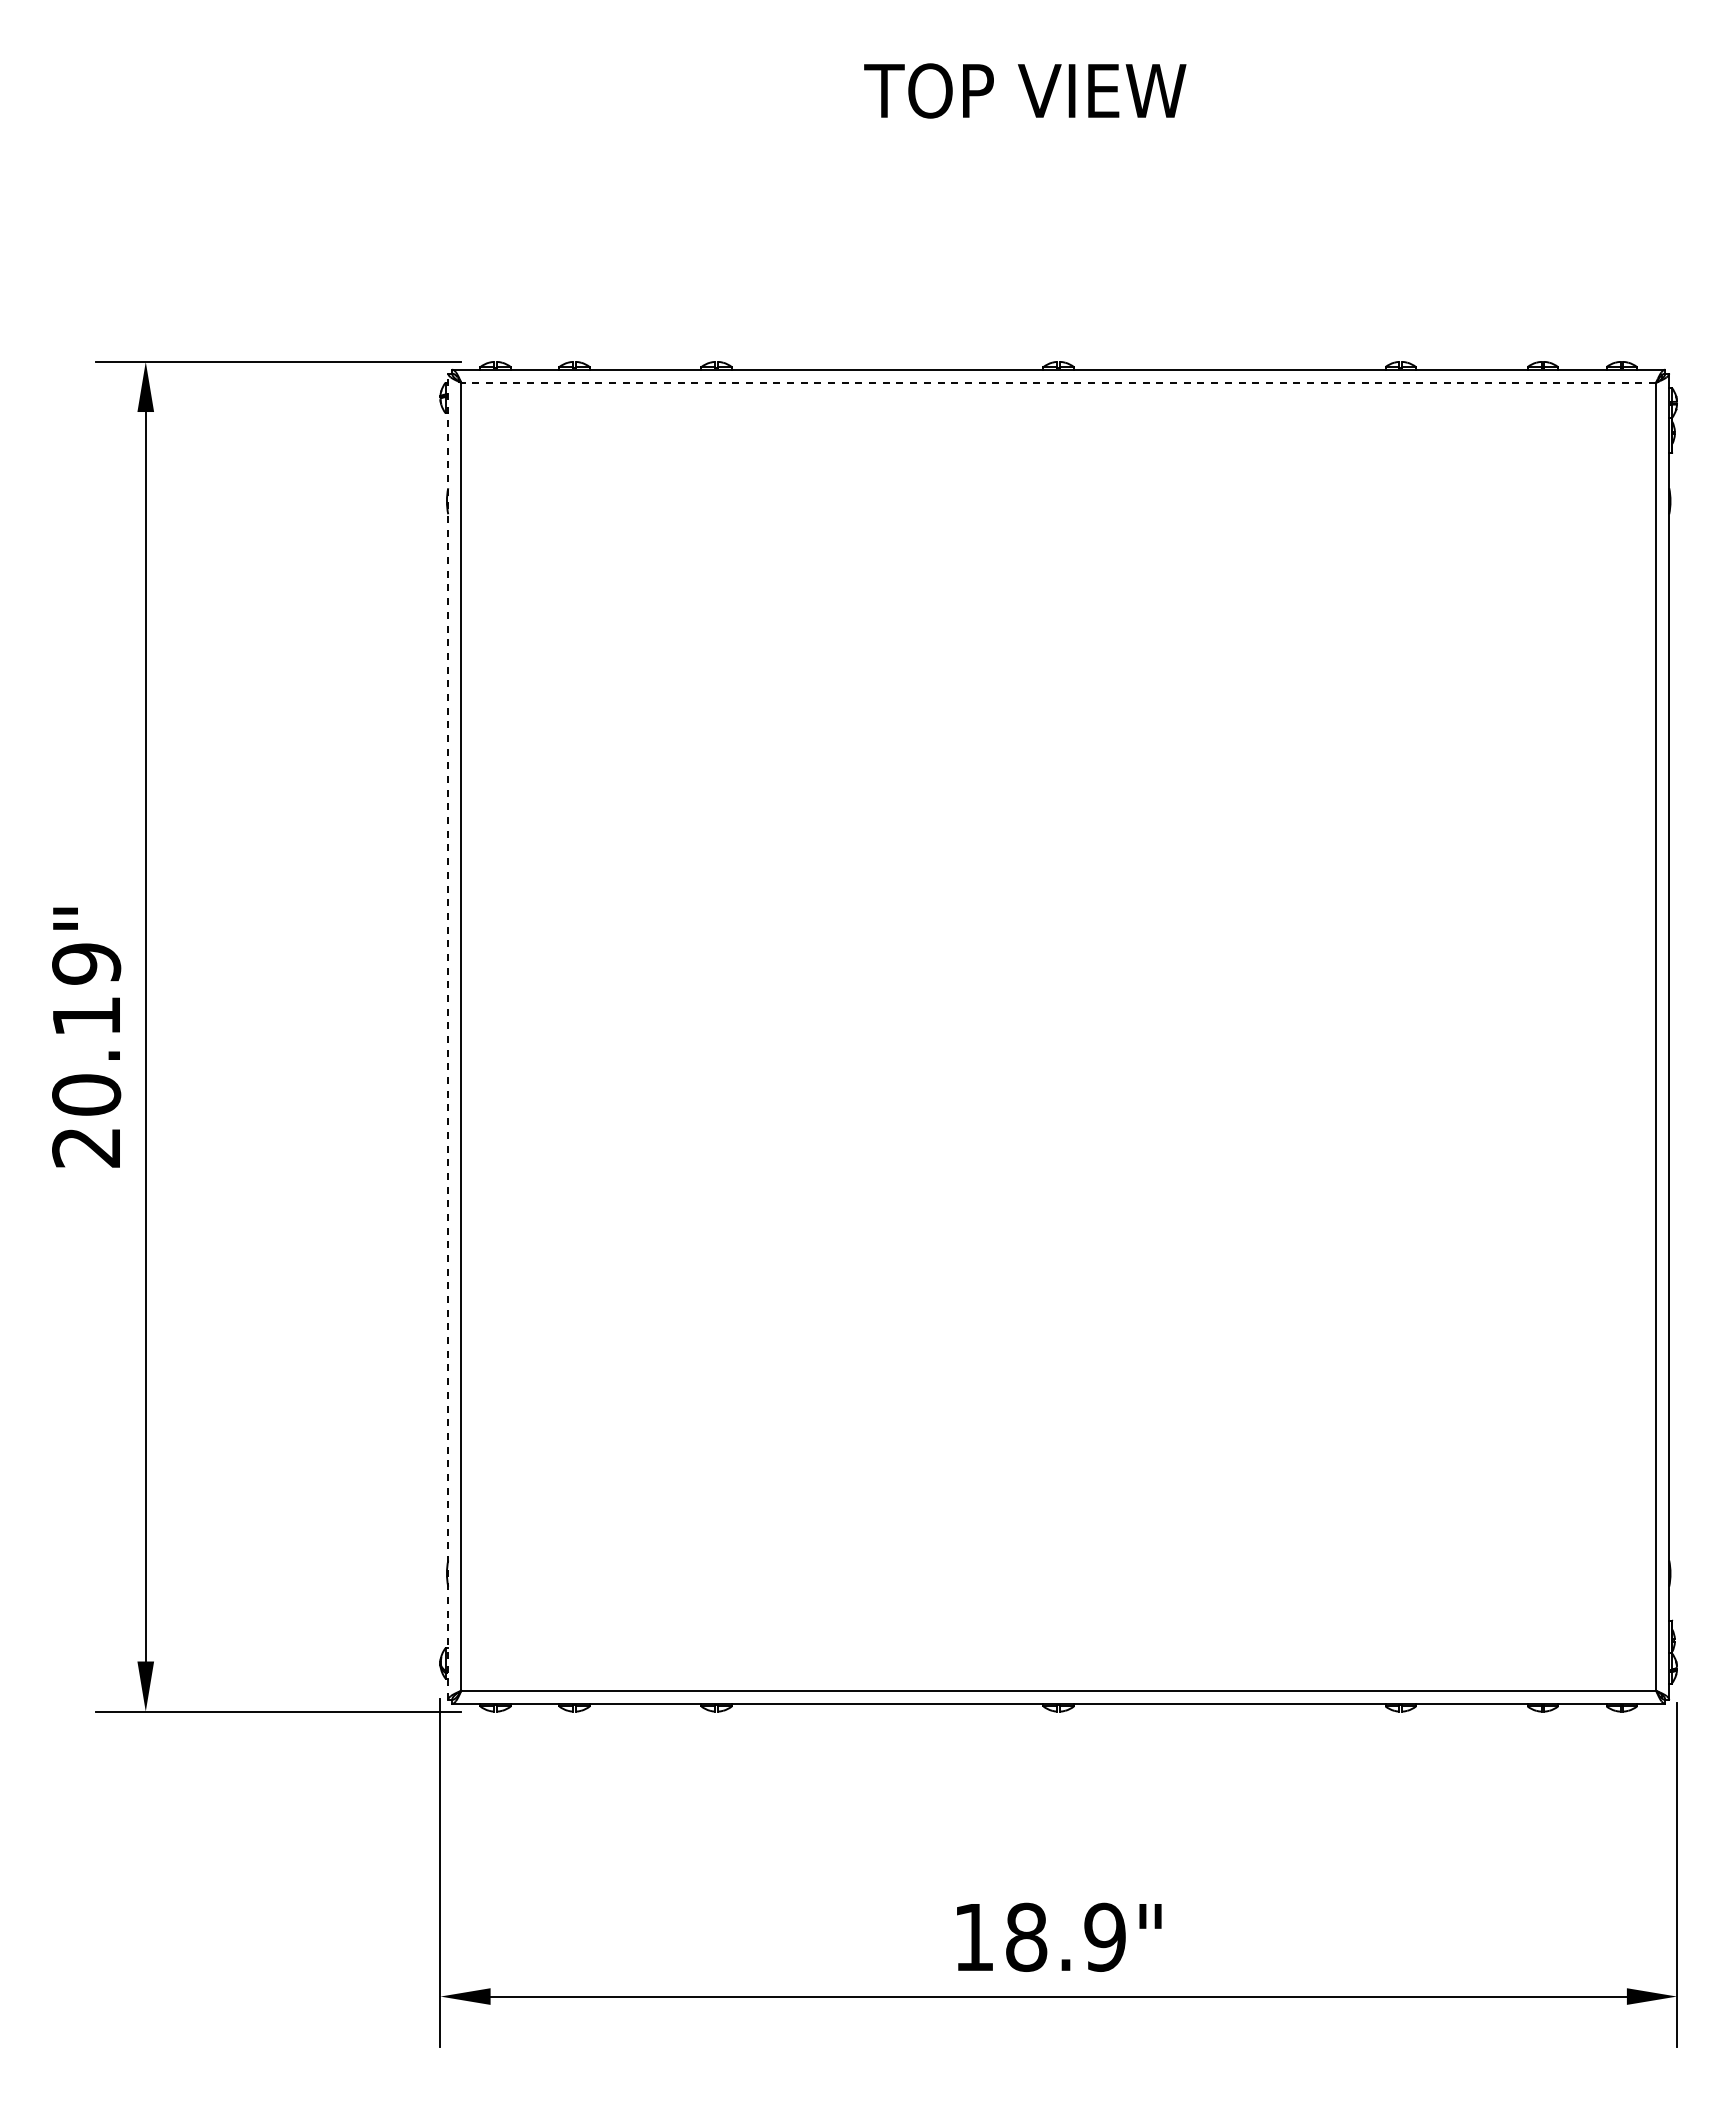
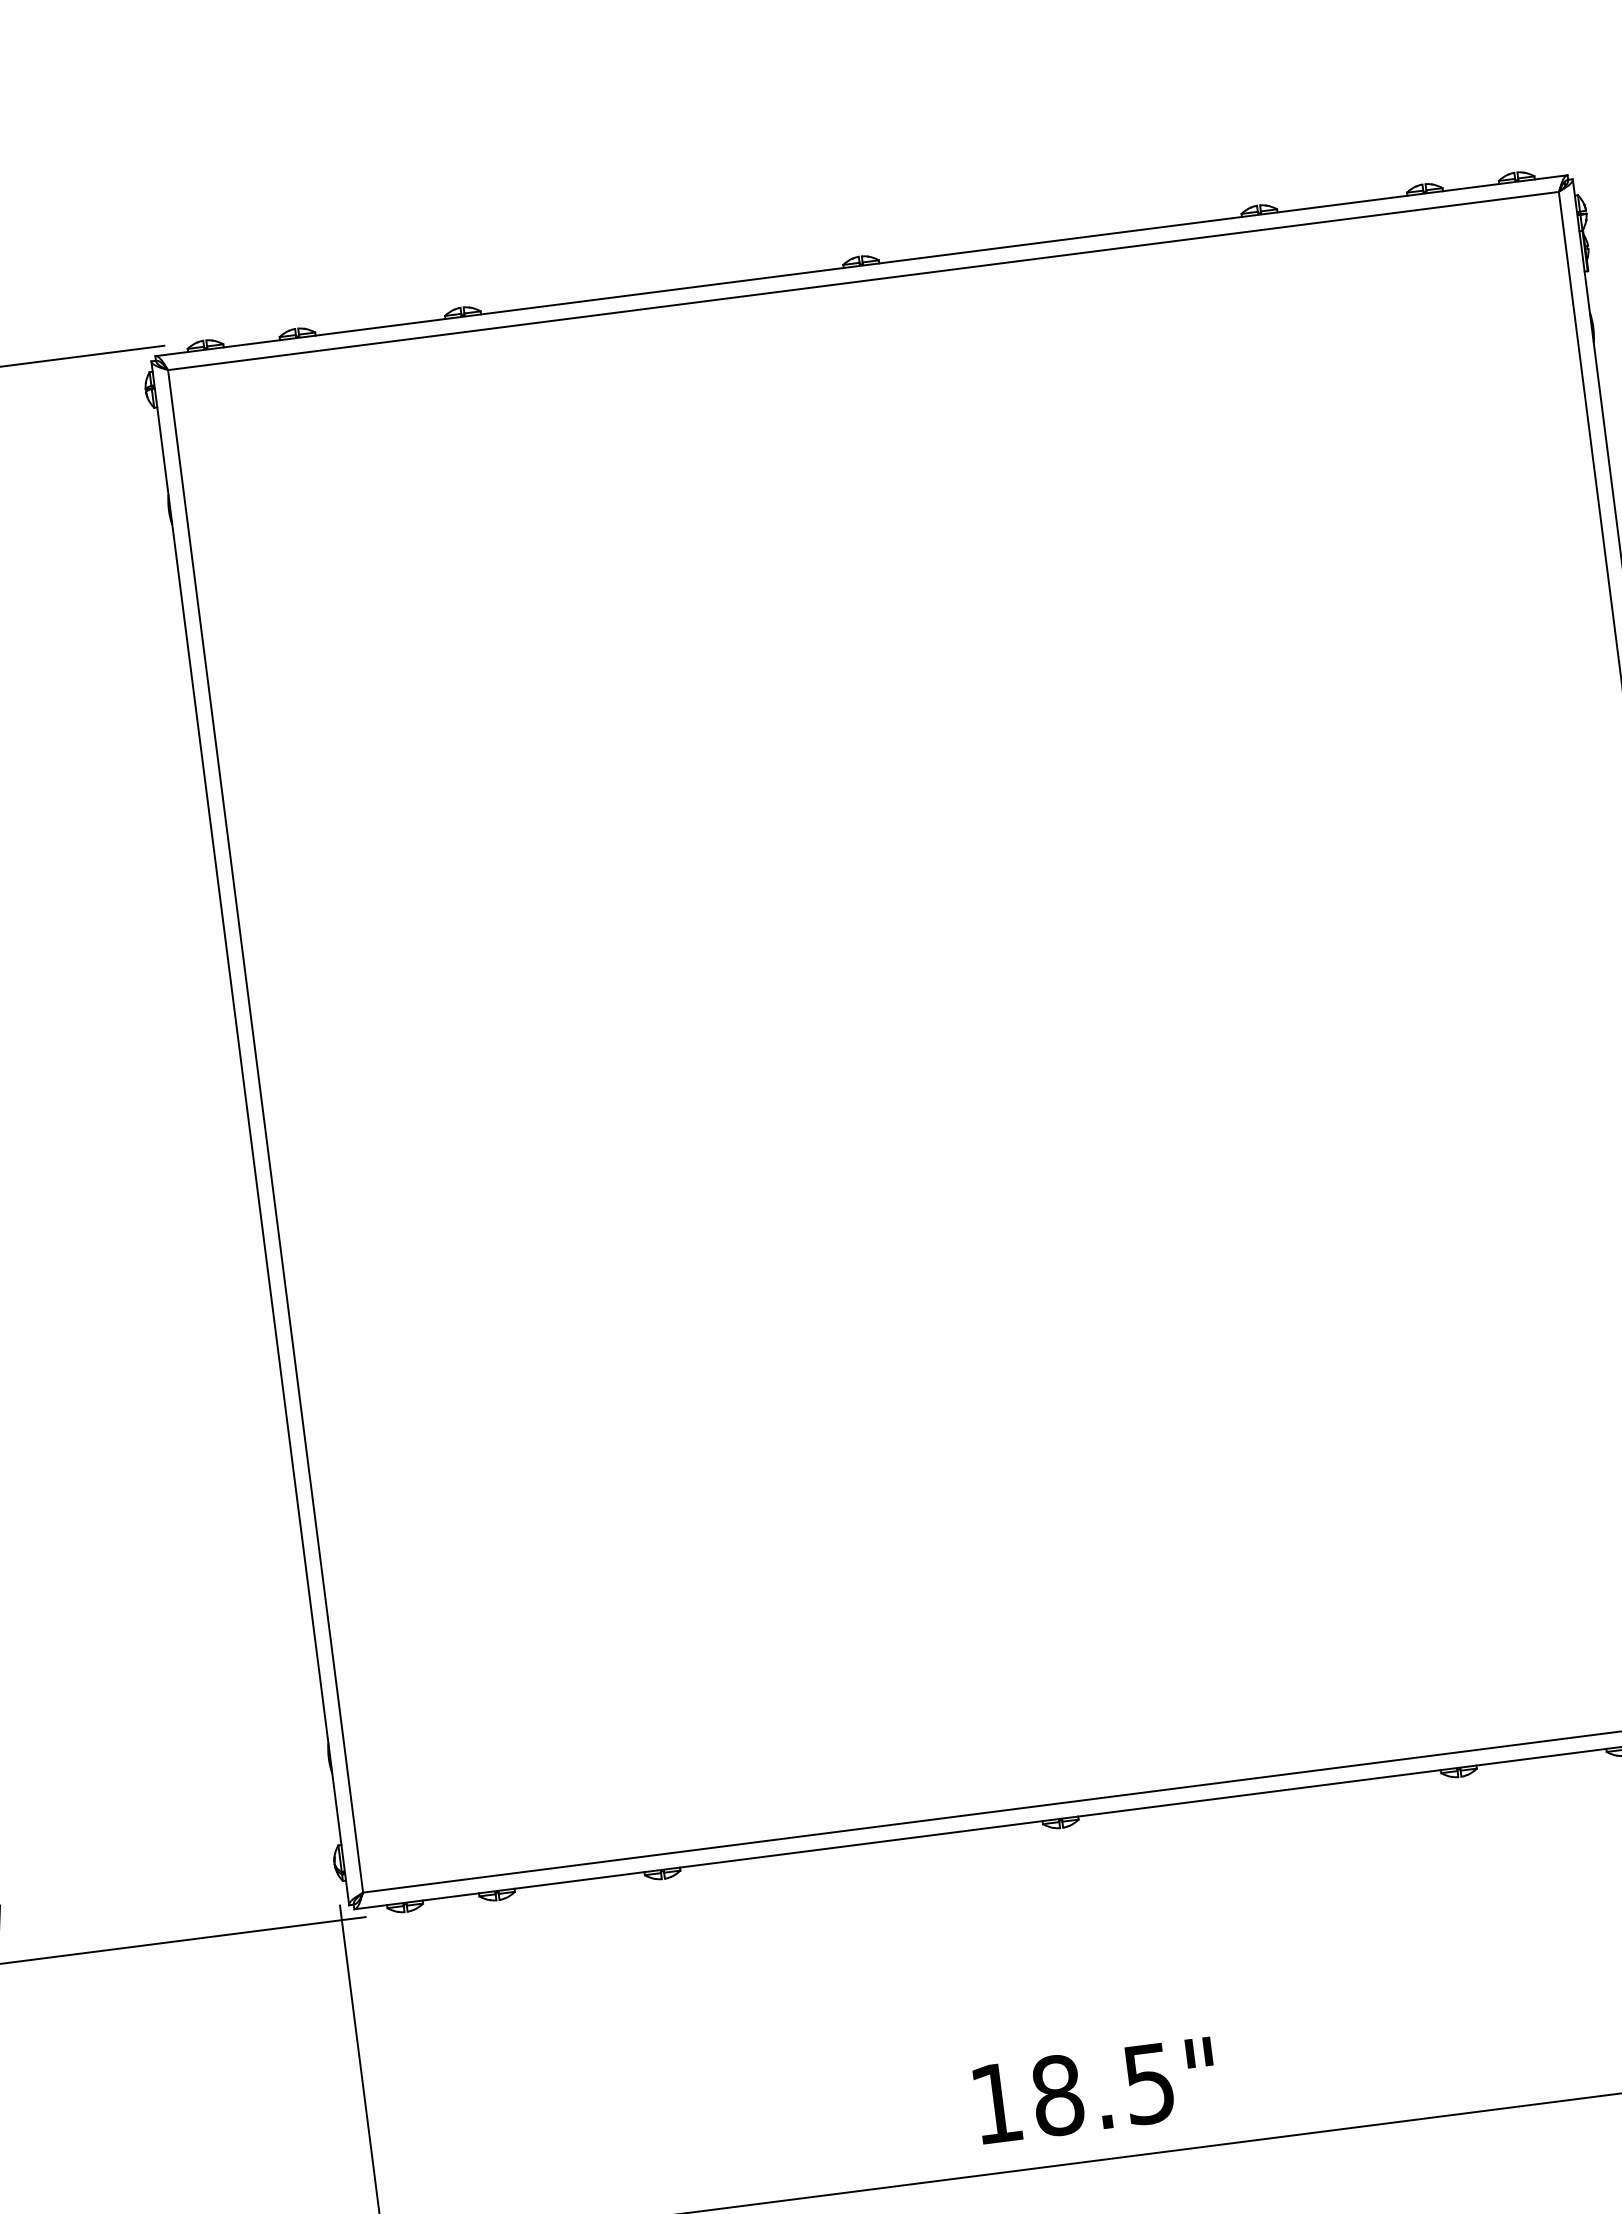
line: (1058, 382) -> (863, 280), dashed -> solid
line: (448, 1036) -> (250, 1132), dashed -> solid
text: (1104, 1936) -> (1148, 2082), 18.9" -> 18.5"

